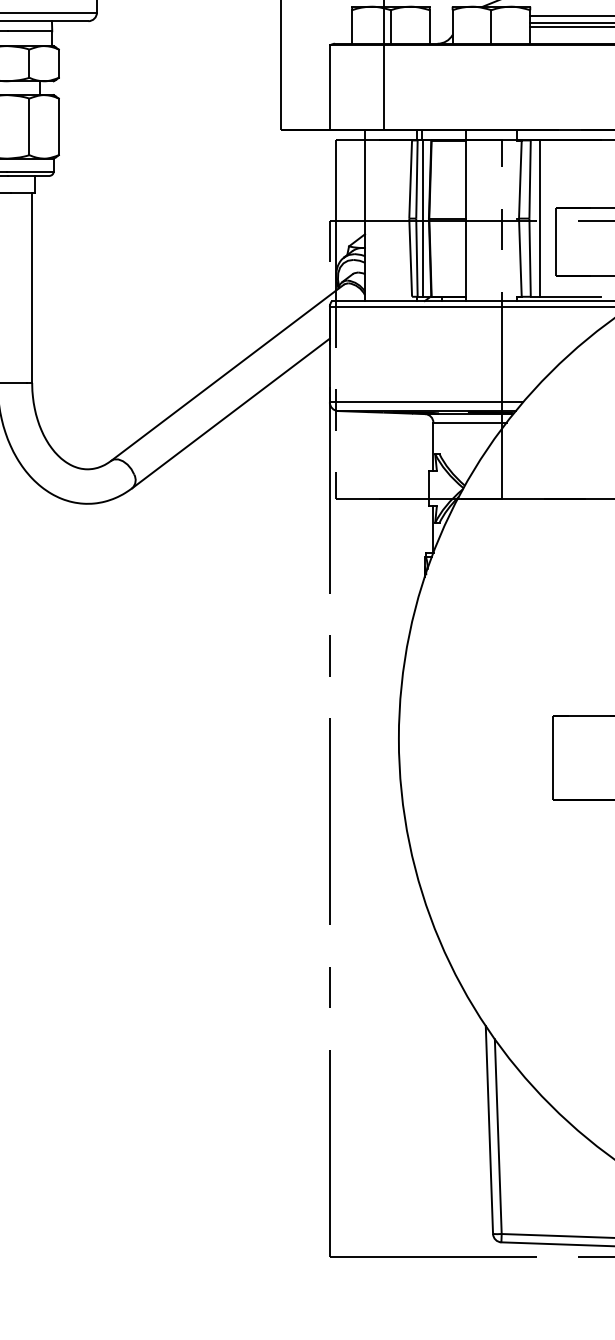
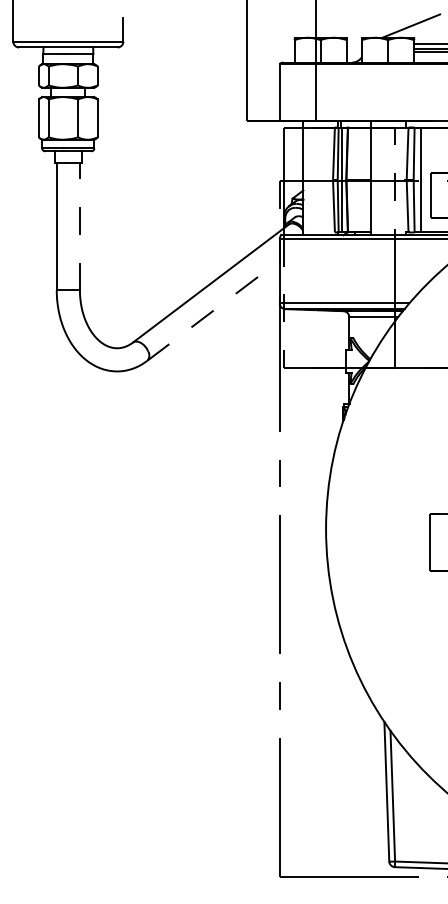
line: (31, 287) -> (79, 226), solid -> dashed
line: (231, 413) -> (213, 310), solid -> dashed

